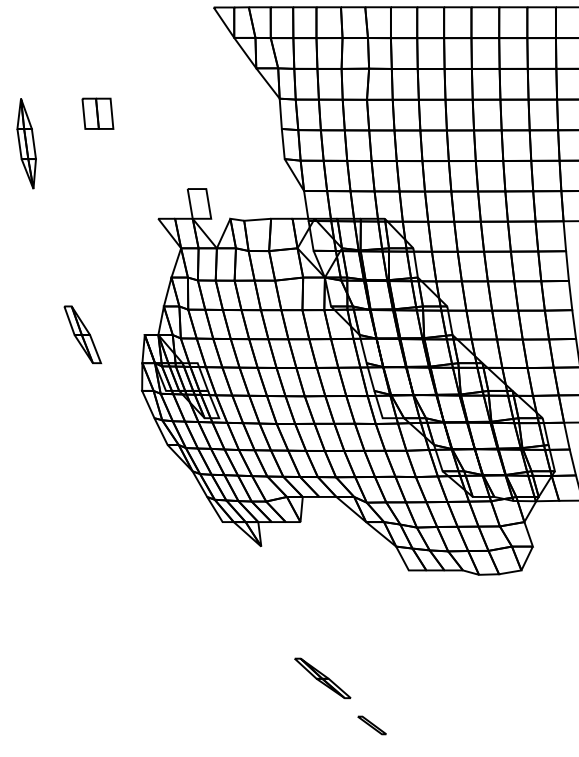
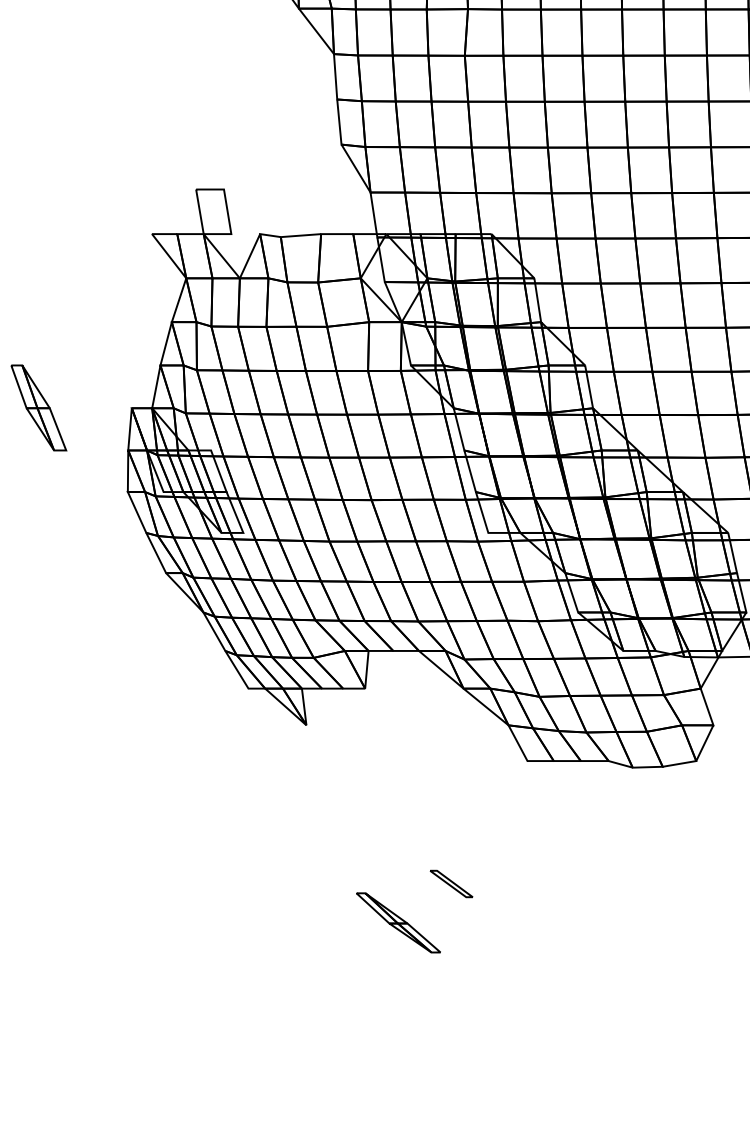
part: (97, 113) -> (60, 76), removed
part: (371, 725) -> (450, 884), moved

